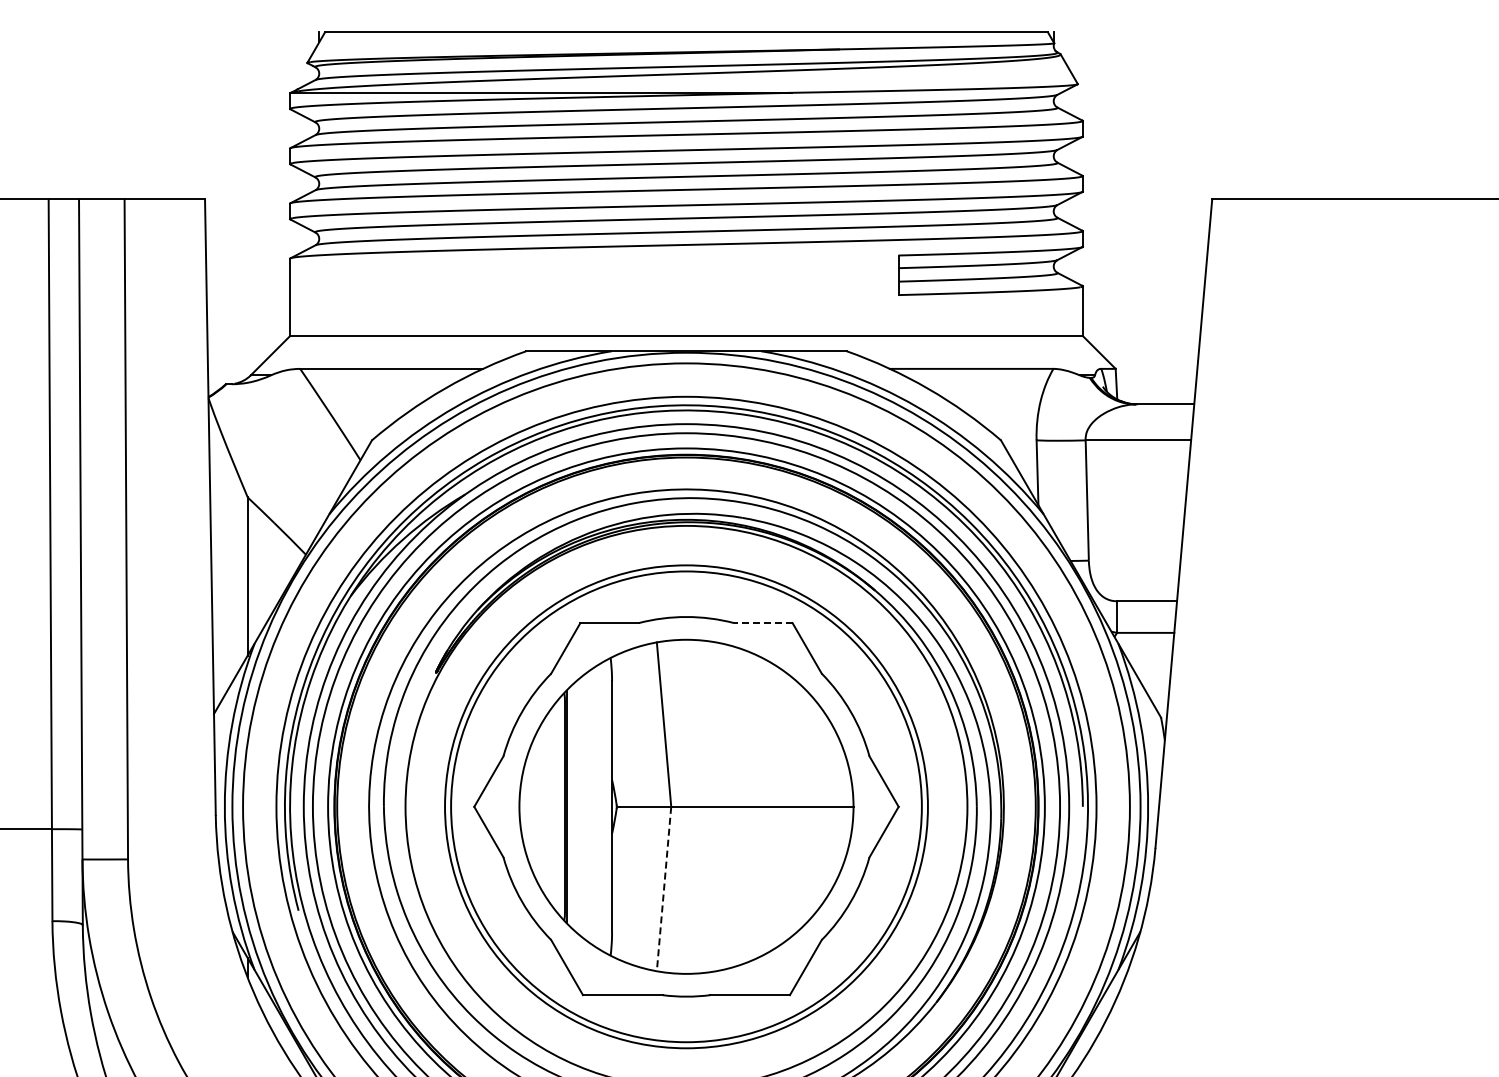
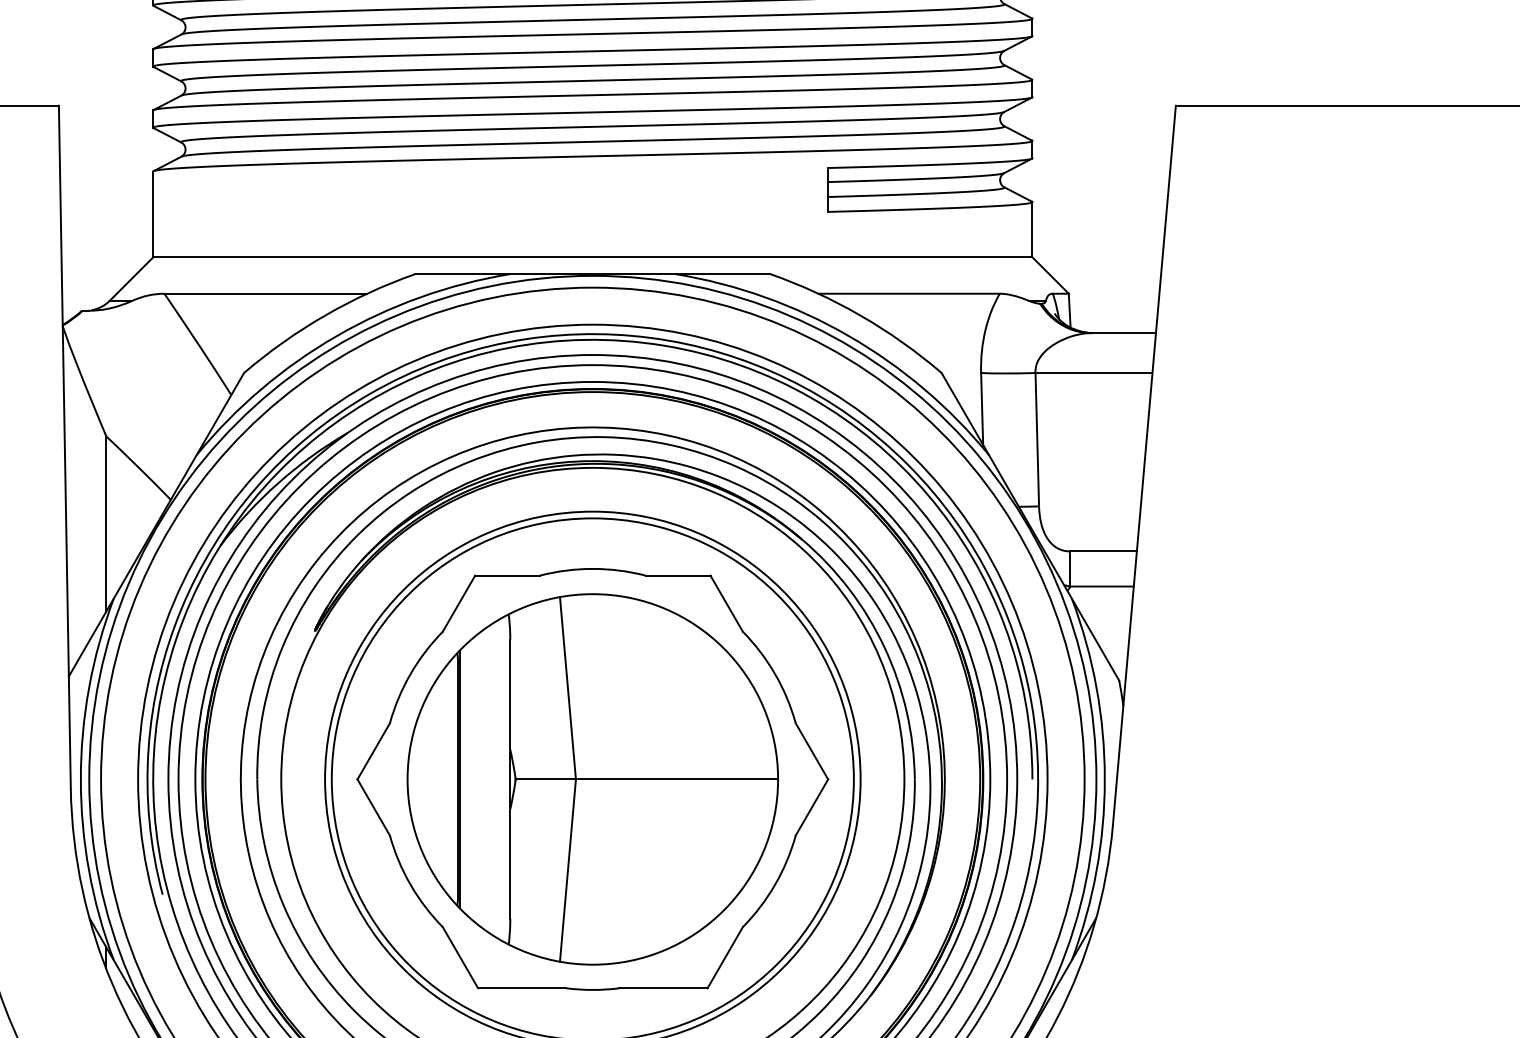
line: (762, 623) -> (677, 576), dashed -> solid
line: (664, 889) -> (568, 871), dashed -> solid

